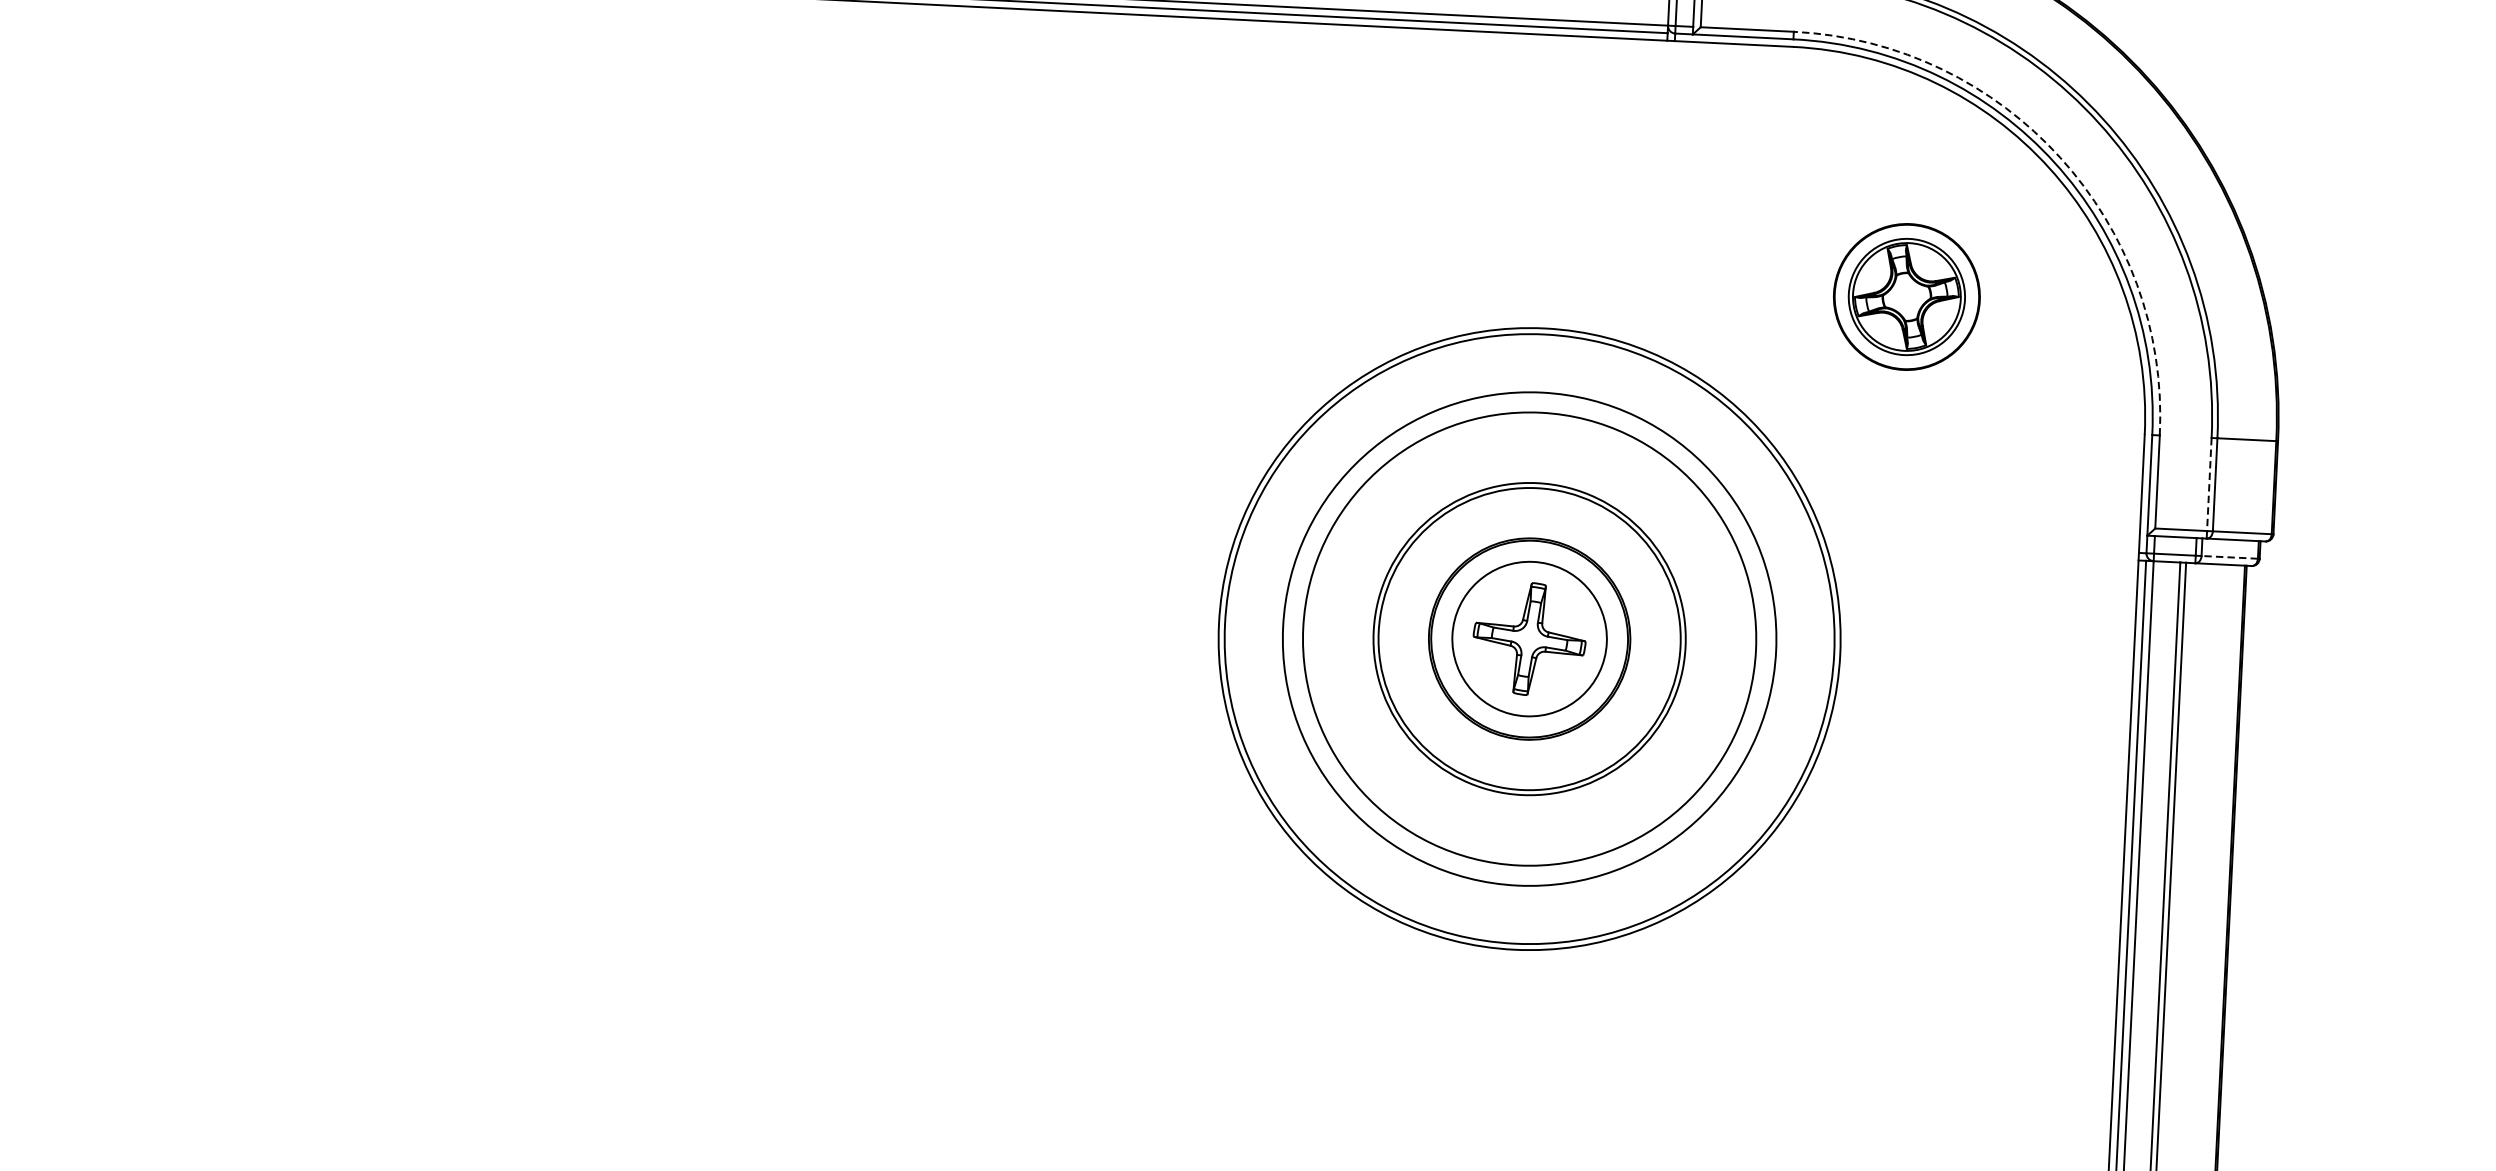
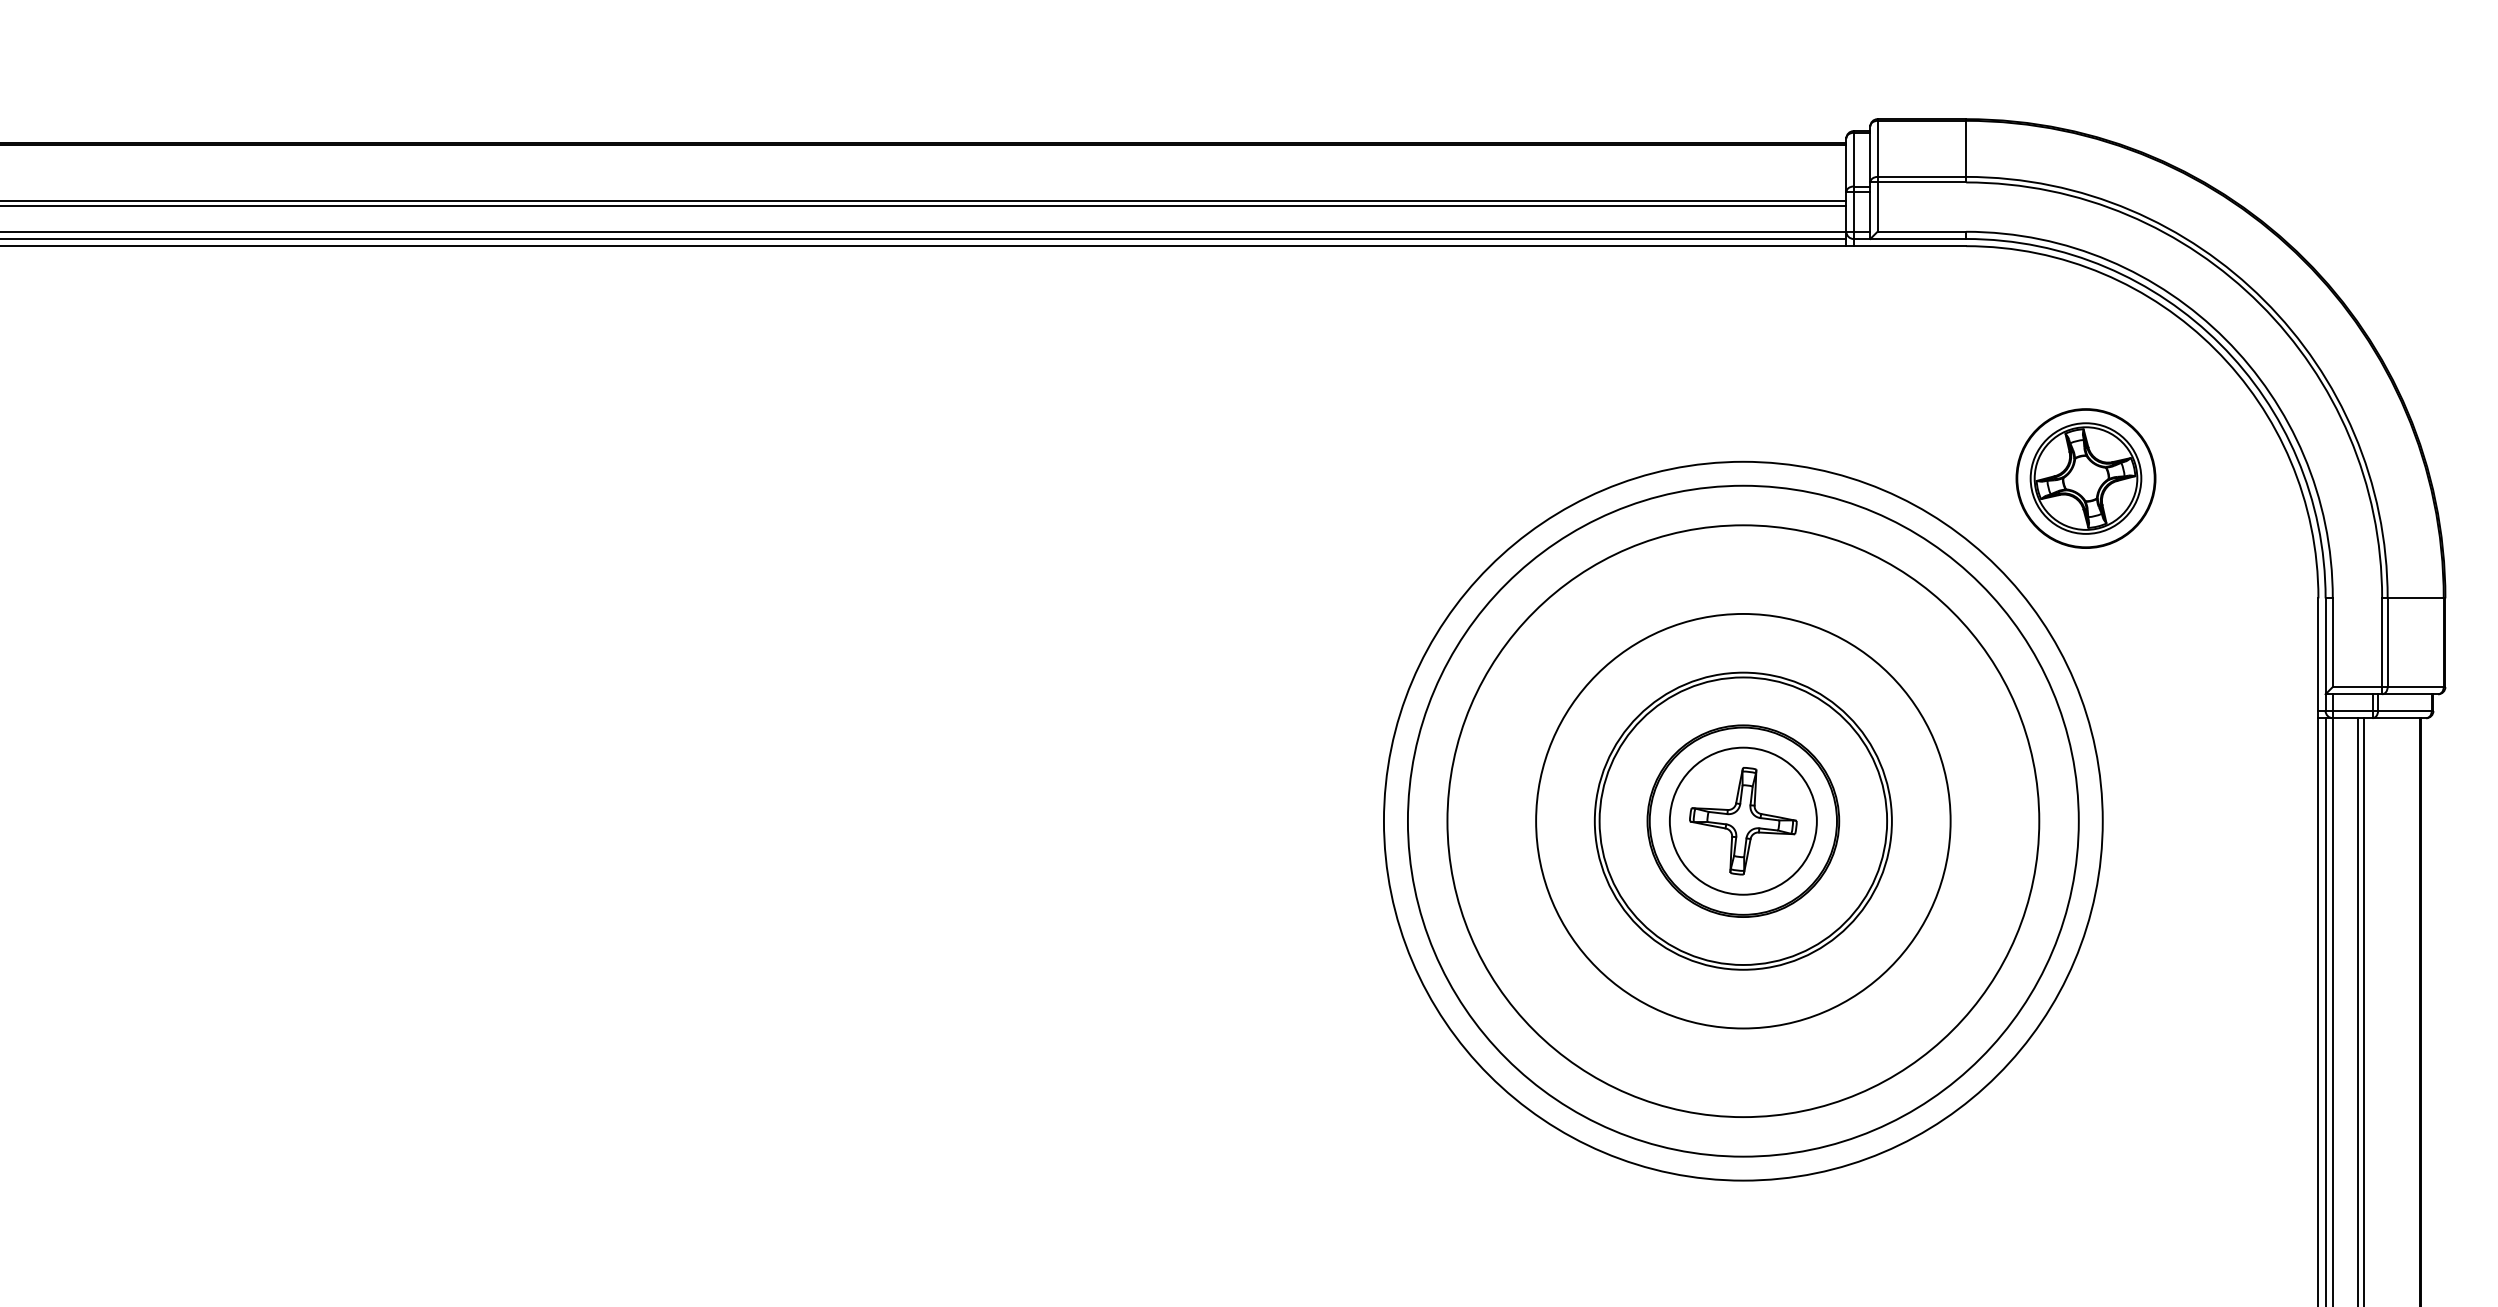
arc: (2060, 158) -> (2225, 339), dashed -> solid
line: (2209, 485) -> (2382, 643), dashed -> solid
line: (2229, 557) -> (2404, 711), dashed -> solid
circle: (1528, 638) -> (1742, 820), size x1.43
circle: (1528, 638) -> (1742, 820), size x1.67
circle: (1529, 638) -> (1743, 820), size x0.71

